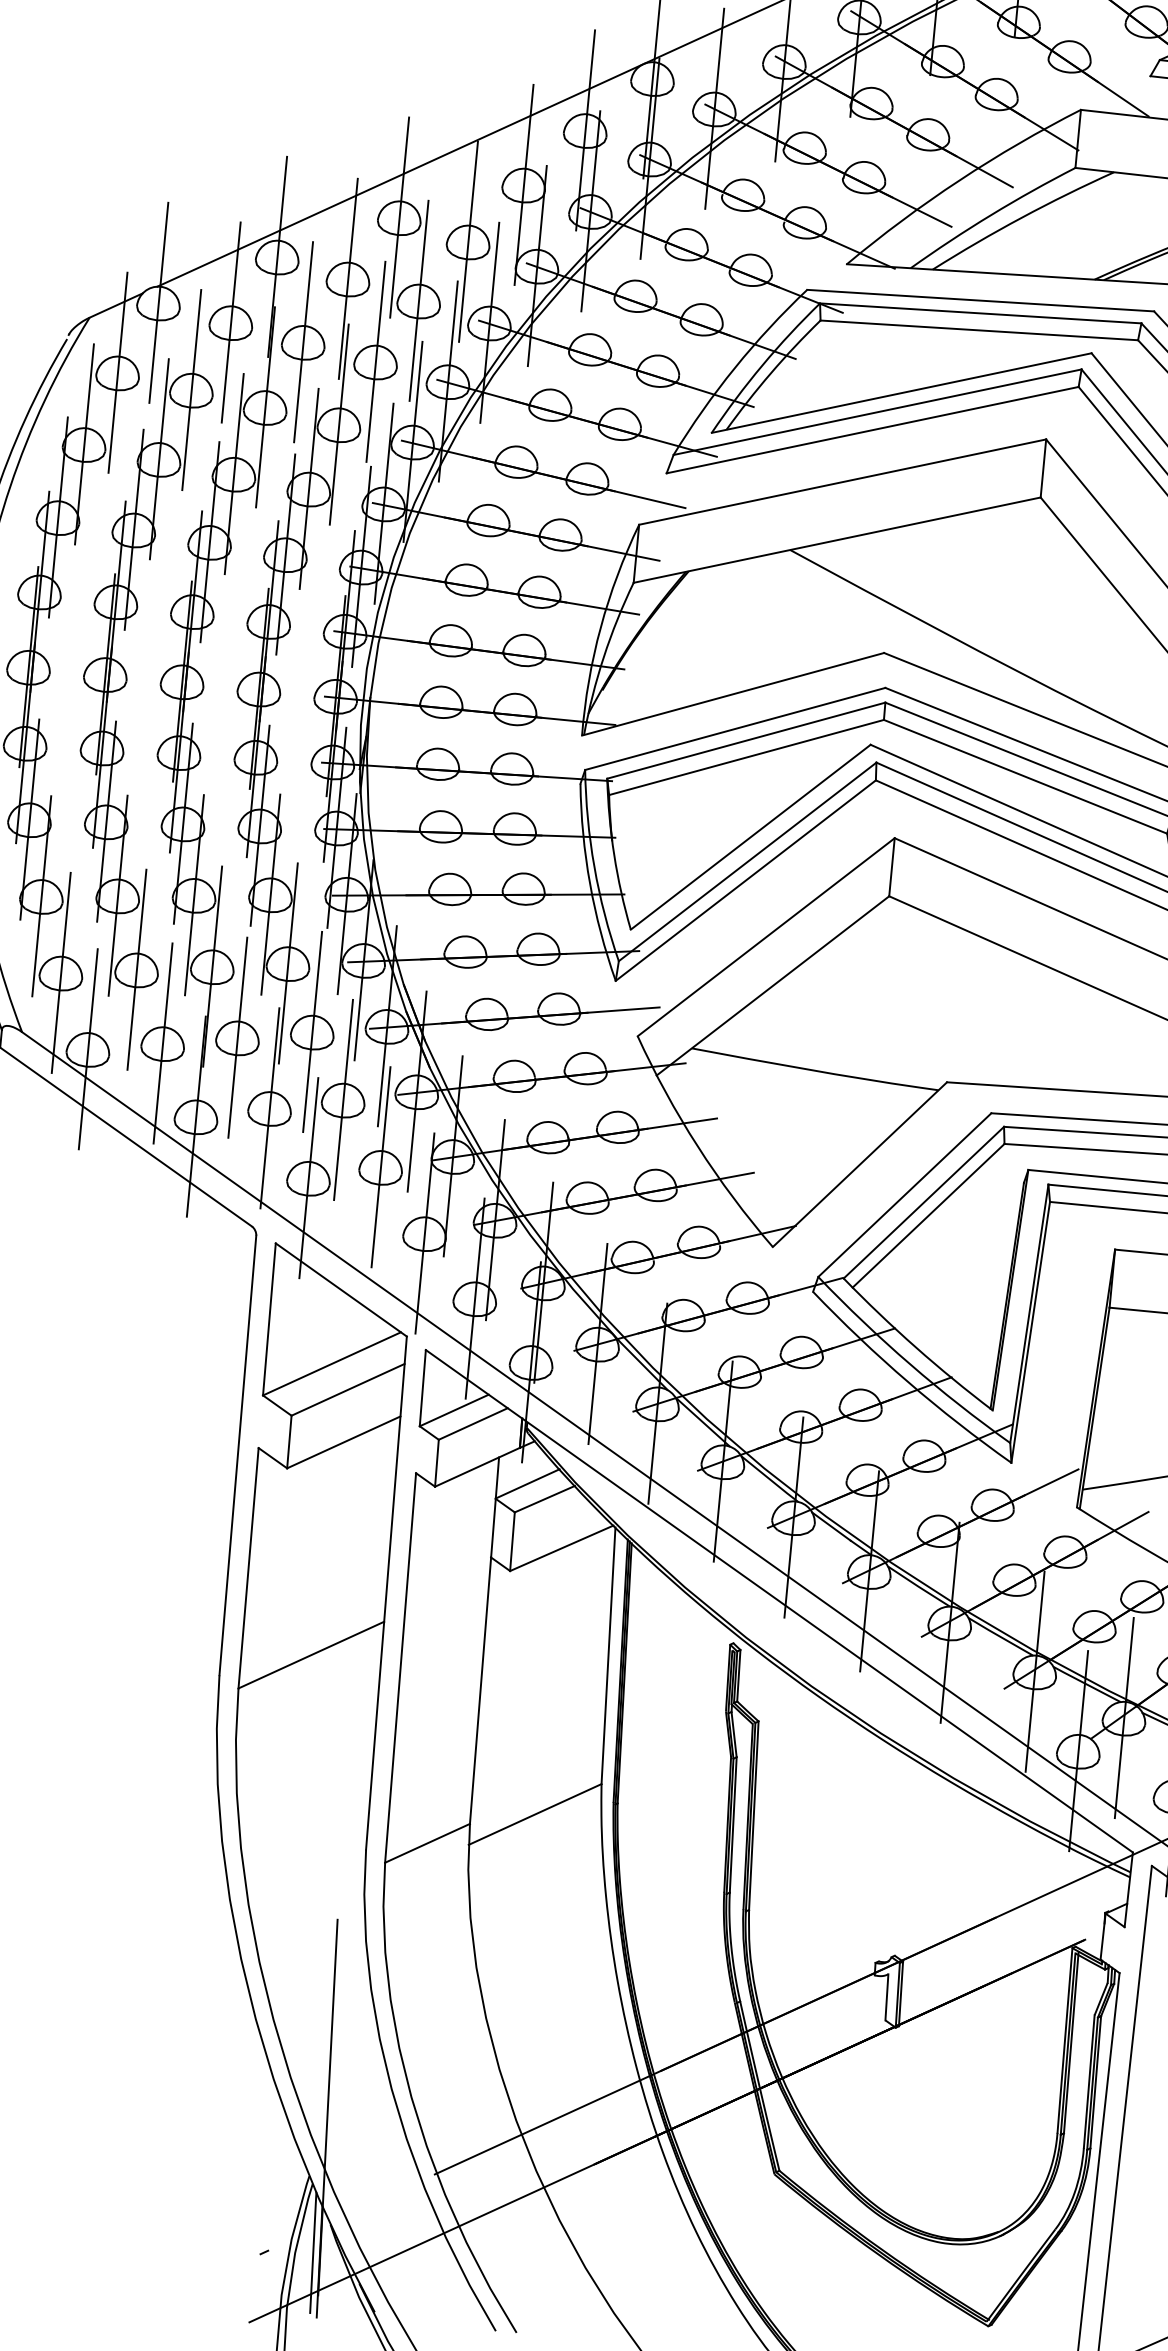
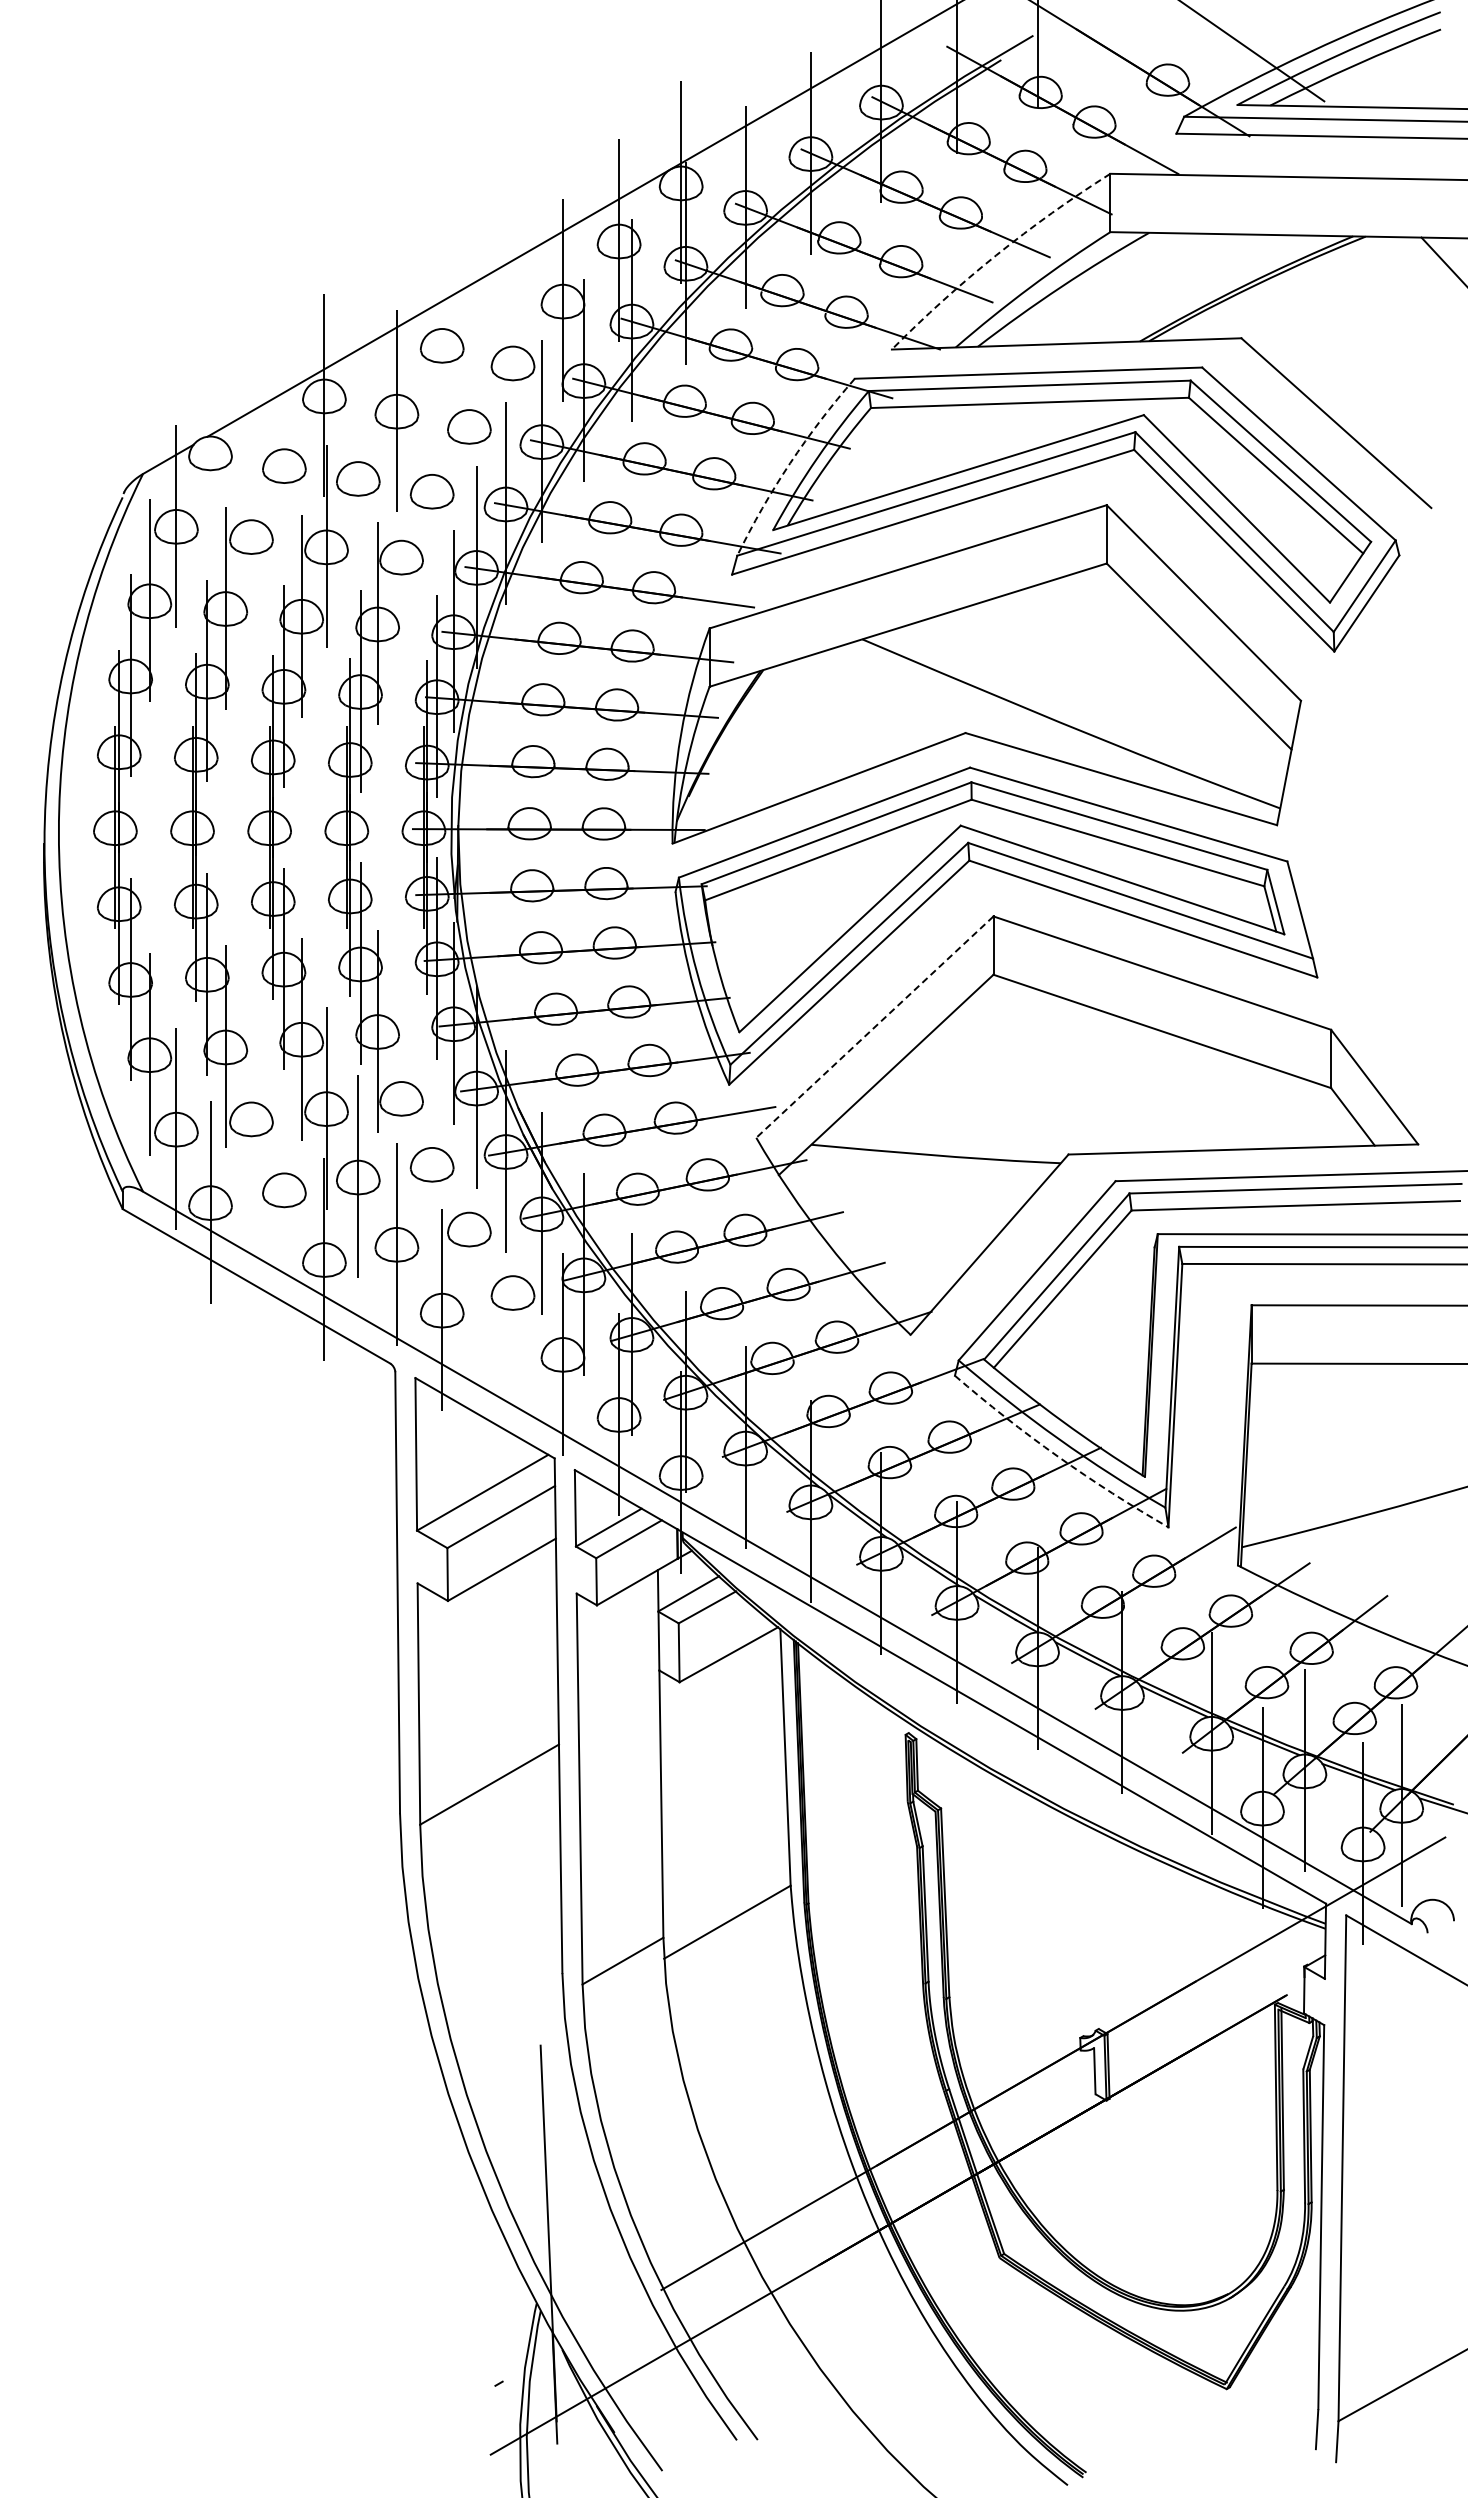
arc: (959, 180) -> (996, 255), solid -> dashed
line: (399, 216) -> (442, 344), removed
line: (468, 241) -> (513, 362), removed
line: (419, 300) -> (469, 425), removed
line: (158, 302) -> (210, 452), removed
line: (231, 322) -> (284, 465), removed
line: (303, 341) -> (358, 477), removed
line: (376, 361) -> (432, 490), removed
arc: (735, 368) -> (790, 463), solid -> dashed
line: (191, 389) -> (251, 535), removed
line: (339, 424) -> (401, 556), removed
line: (765, 937) -> (874, 1027), solid -> dashed
line: (288, 962) -> (401, 1097), removed
line: (136, 969) -> (251, 1118), removed
line: (312, 1031) -> (432, 1163), removed
line: (163, 1043) -> (284, 1189), removed
line: (343, 1099) -> (469, 1228), removed
line: (381, 1166) -> (513, 1291), removed
arc: (908, 1381) -> (1058, 1456), solid -> dashed
line: (313, 2252) -> (547, 2379), removed

